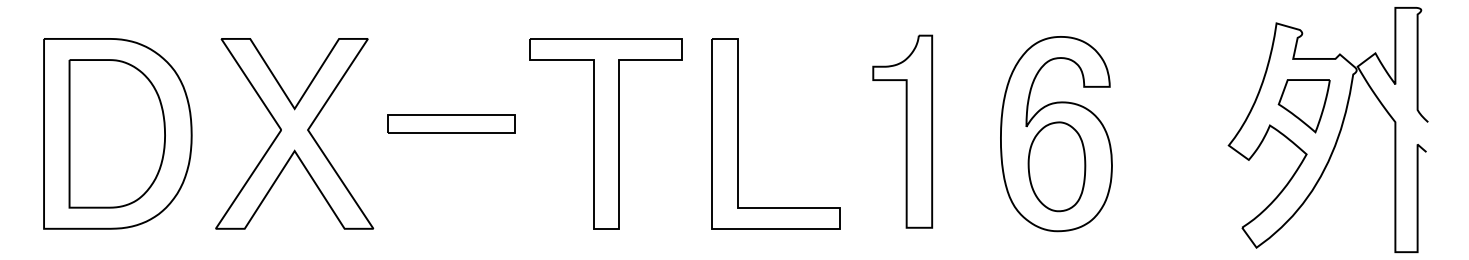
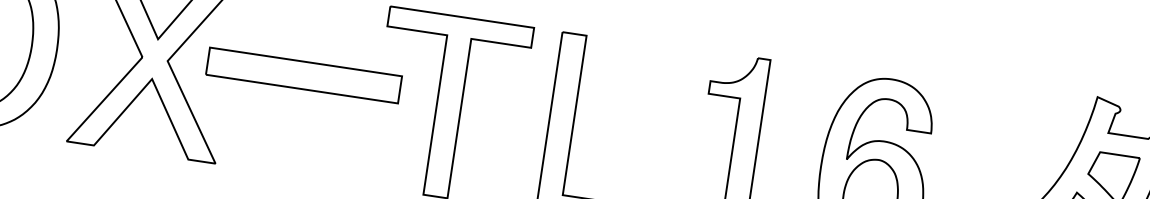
part: (451, 123) -> (304, 75), size x1.6

